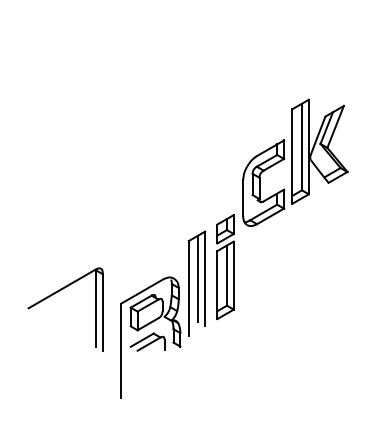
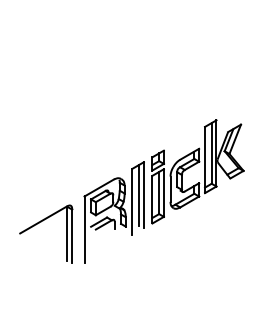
part: (295, 162) -> (207, 164), moved
part: (56, 293) -> (39, 223), moved
part: (150, 337) -> (104, 220), moved

